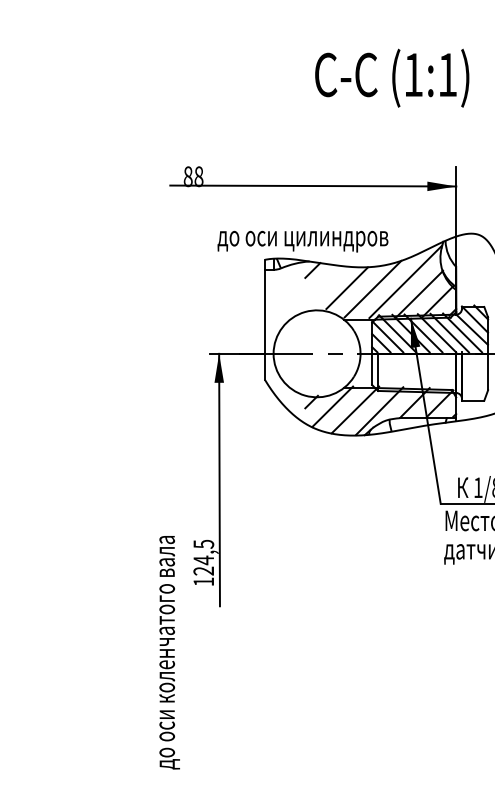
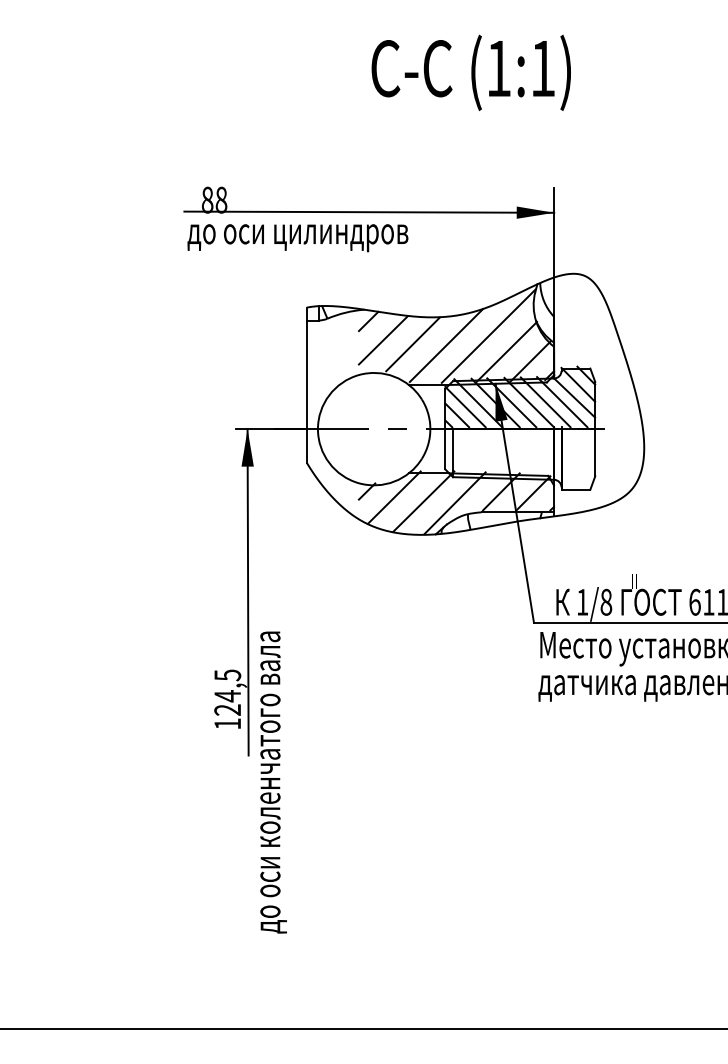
text: (302, 241) -> (297, 238), moved
line: (323, 285) -> (382, 340), added
text: (169, 652) -> (273, 782), moved

